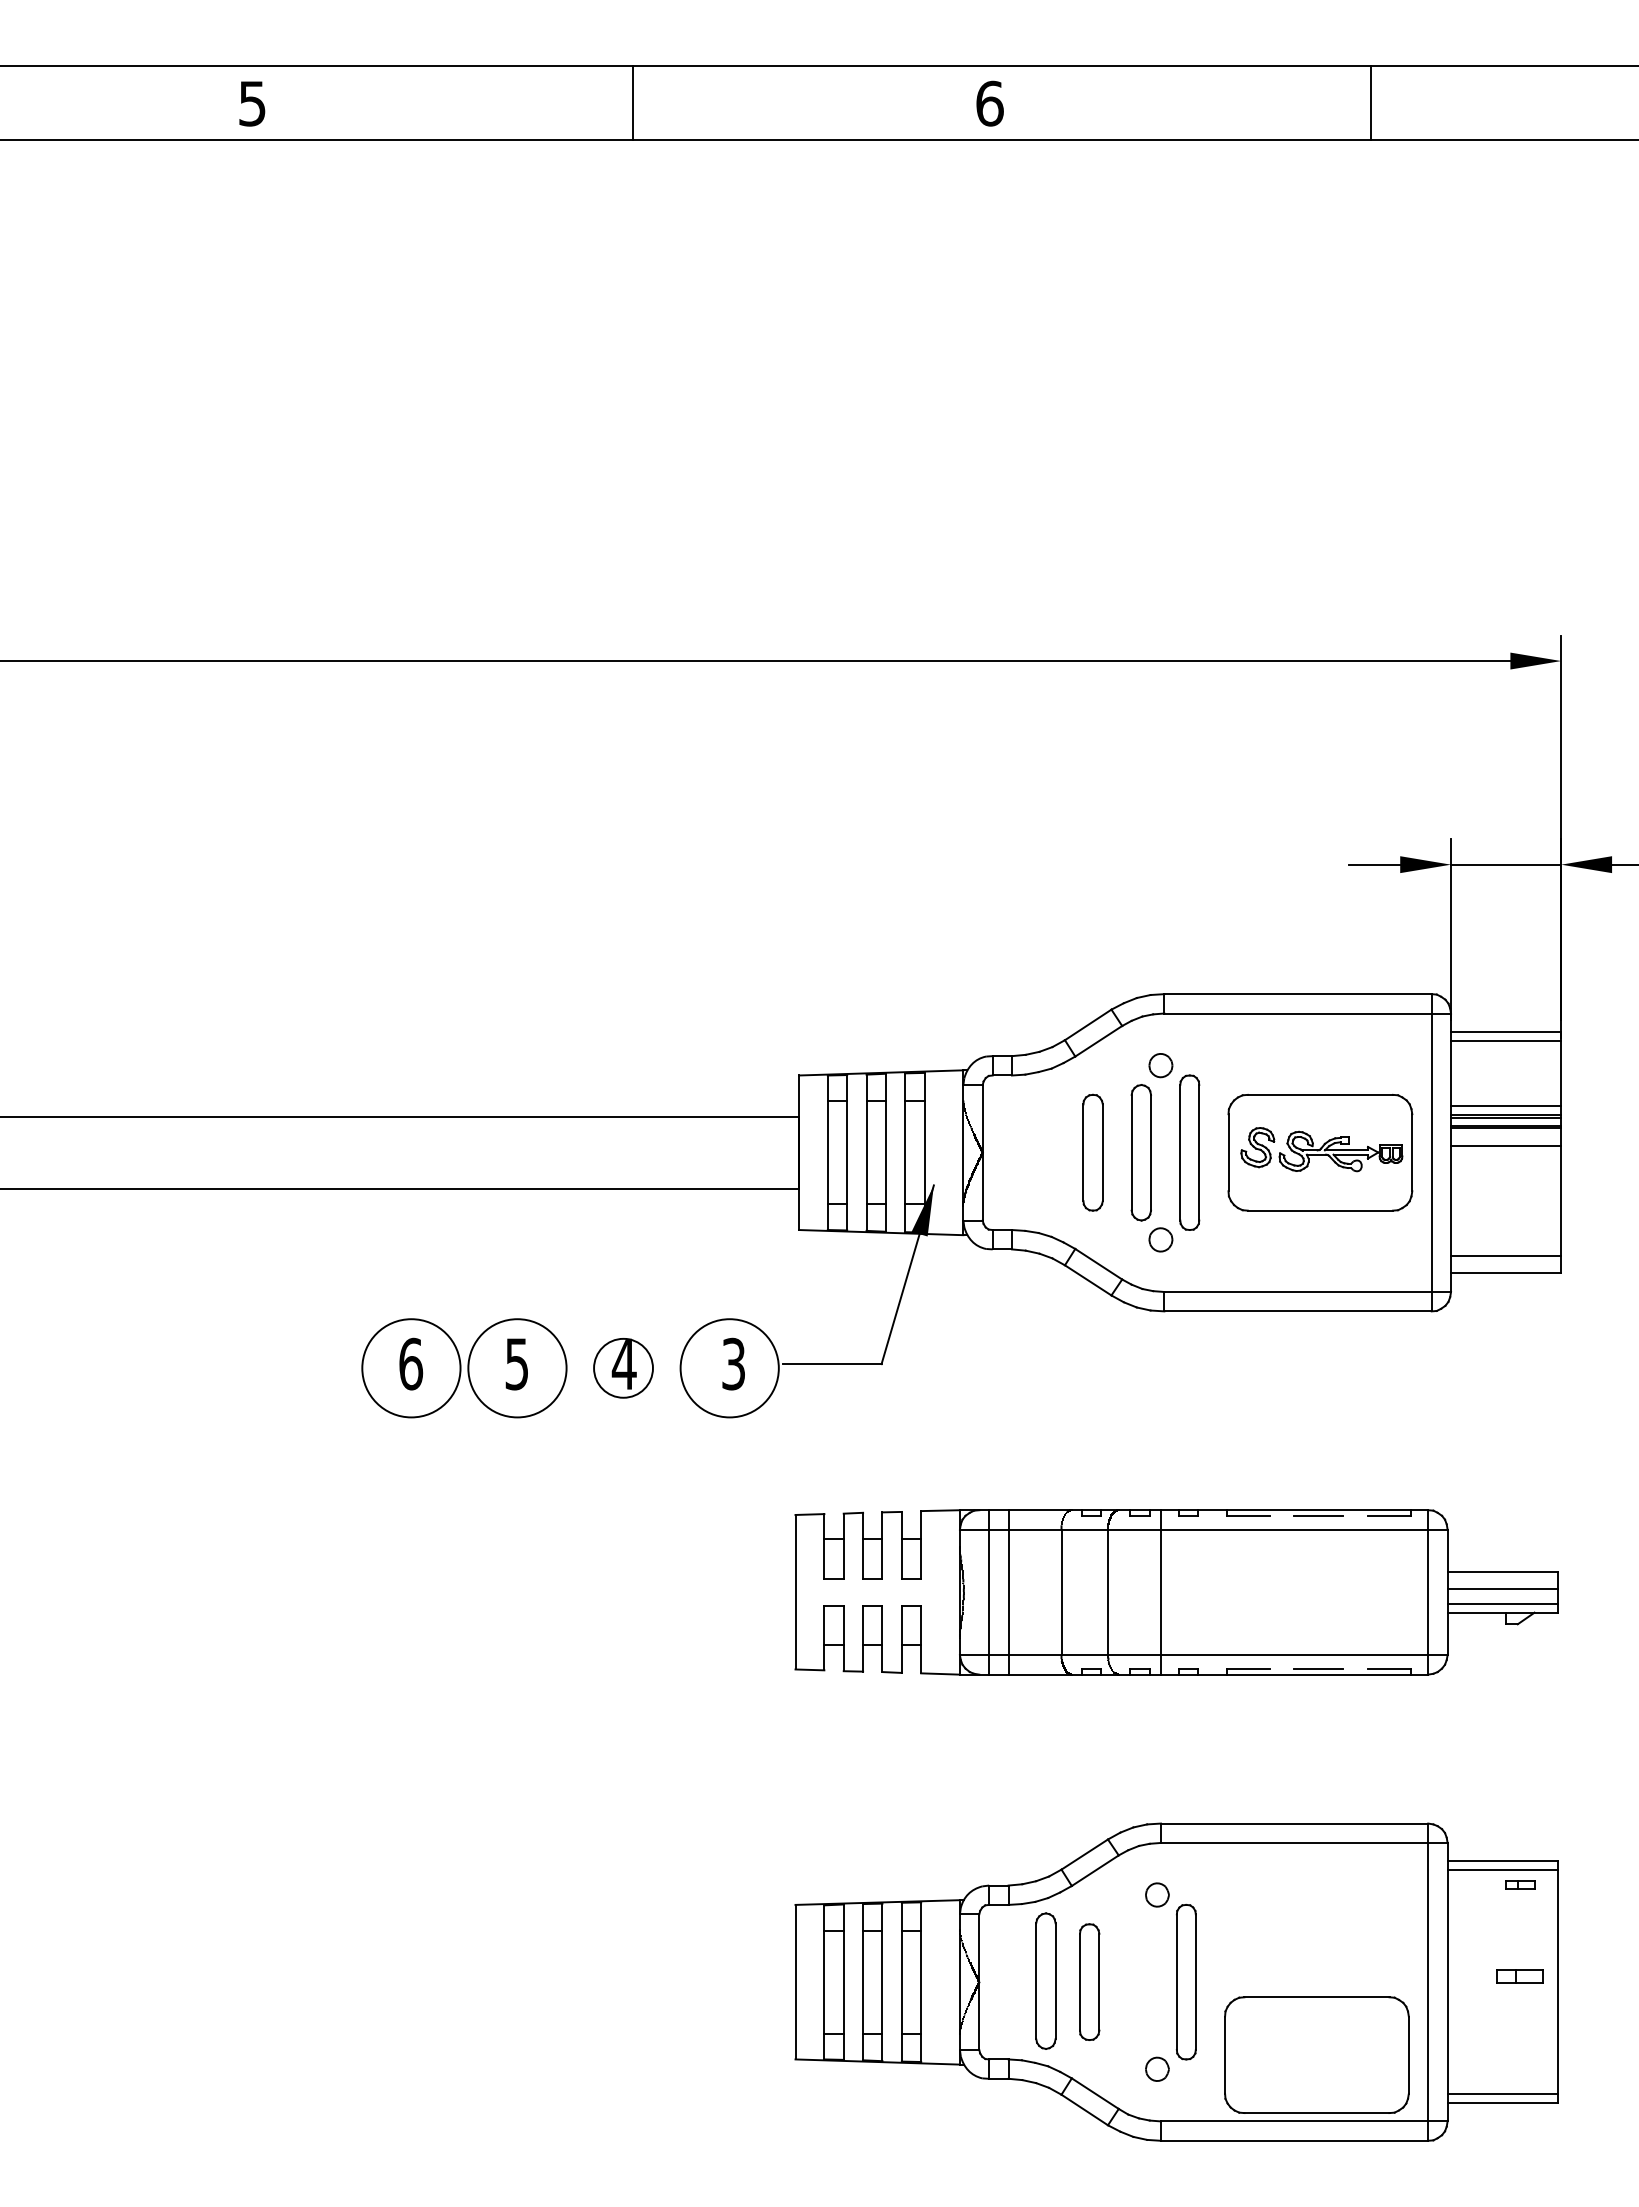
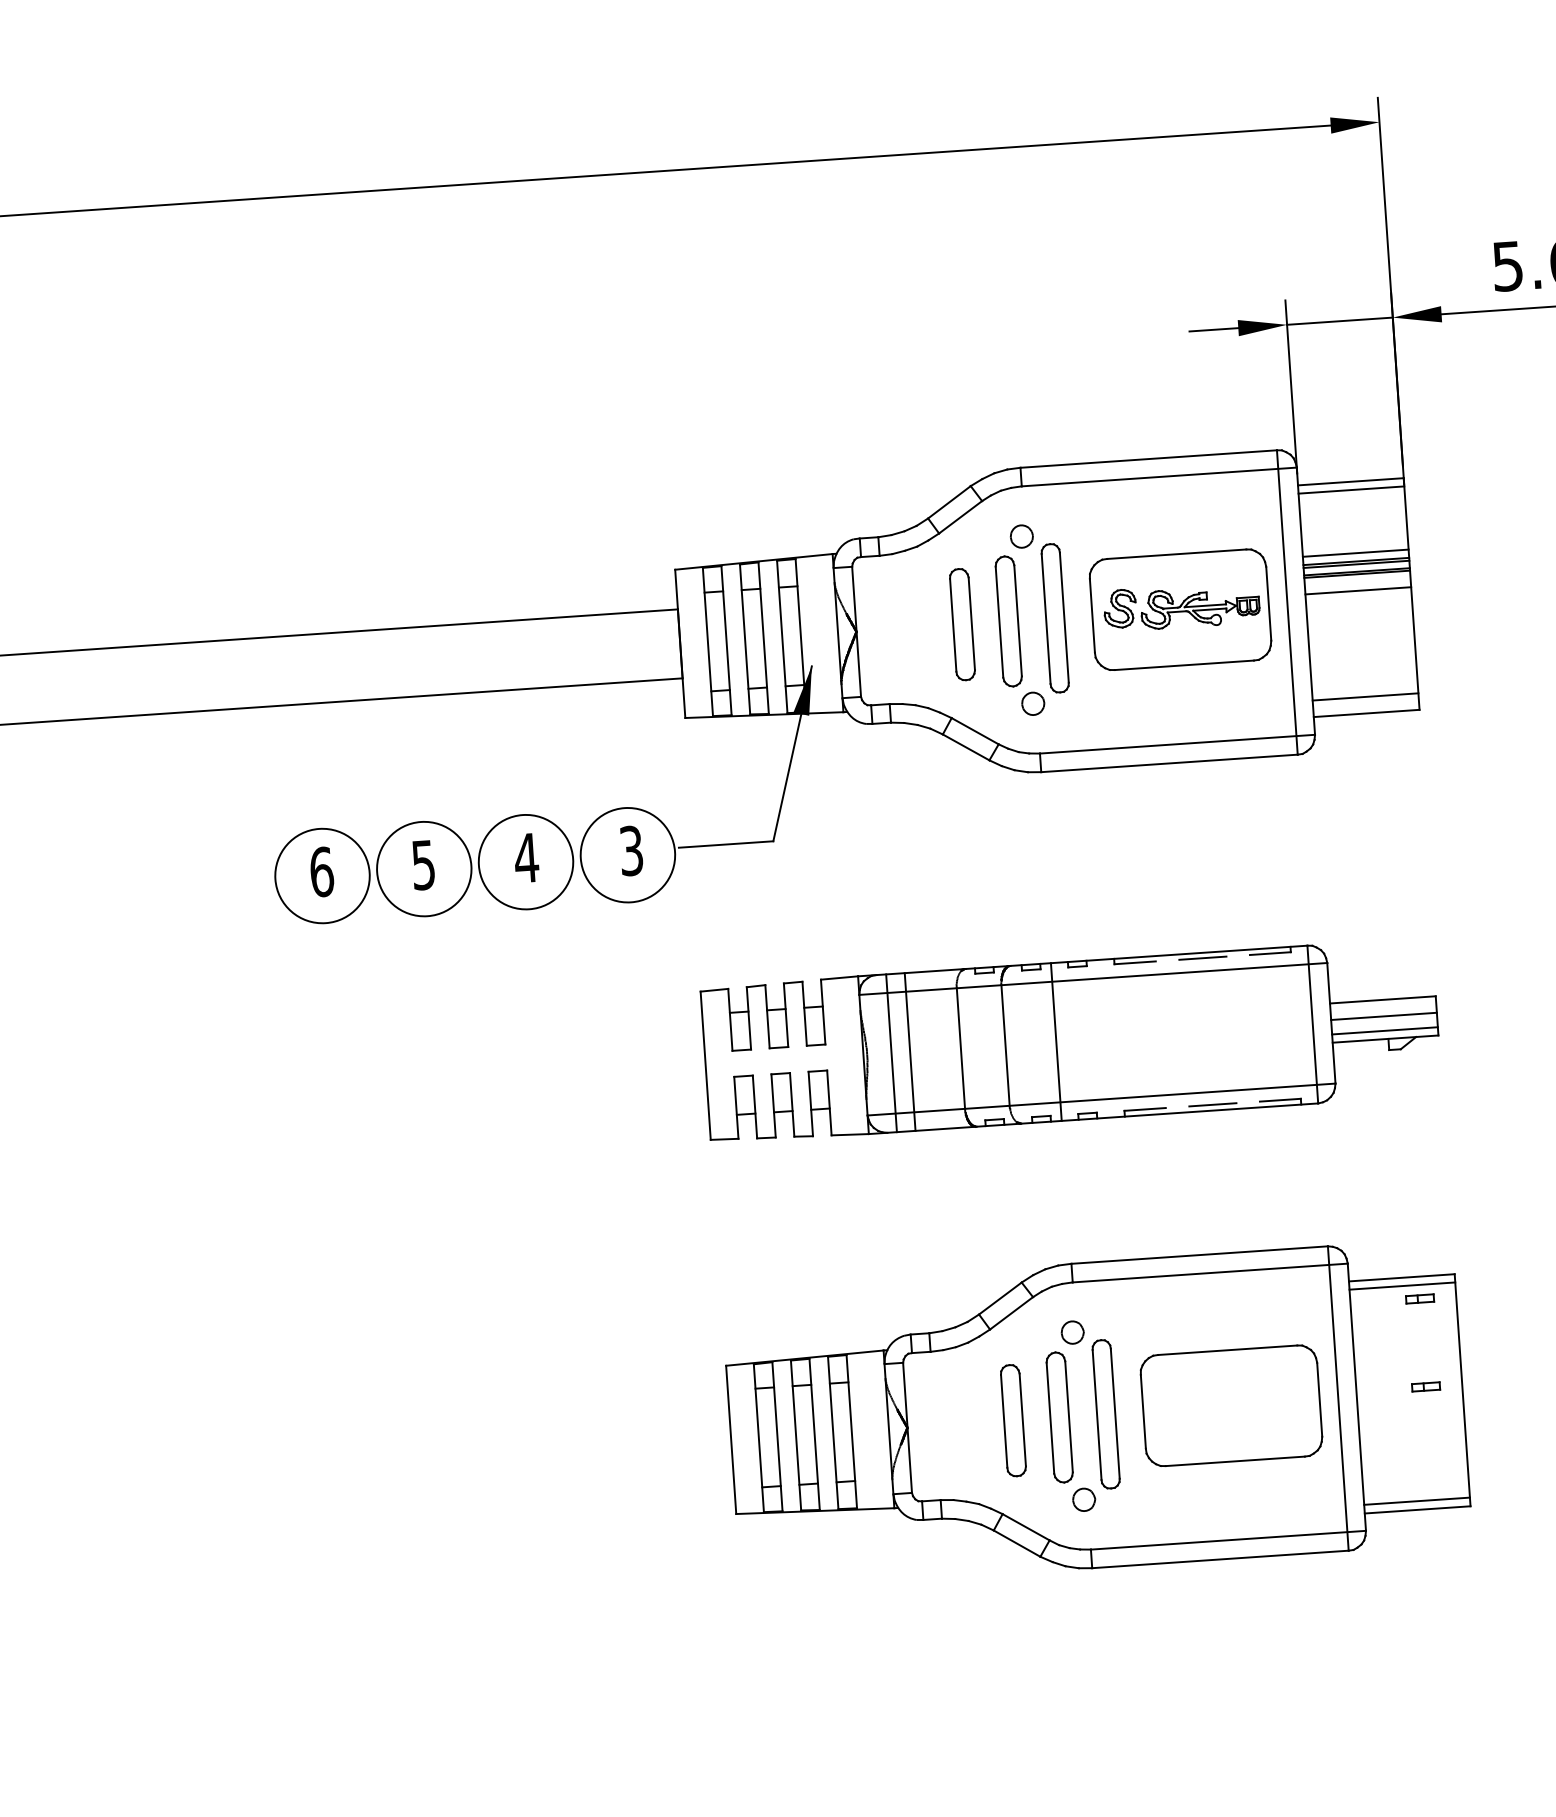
circle: (623, 1368) -> (526, 862), size x1.67
part: (1520, 1976) -> (1426, 1387), size x0.62
part: (1045, 1980) -> (1059, 1416), moved
part: (1316, 2054) -> (1231, 1405), moved

